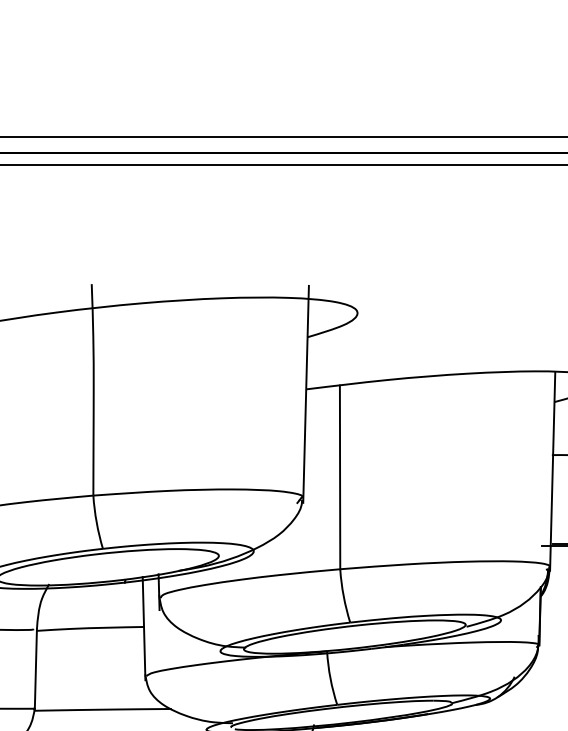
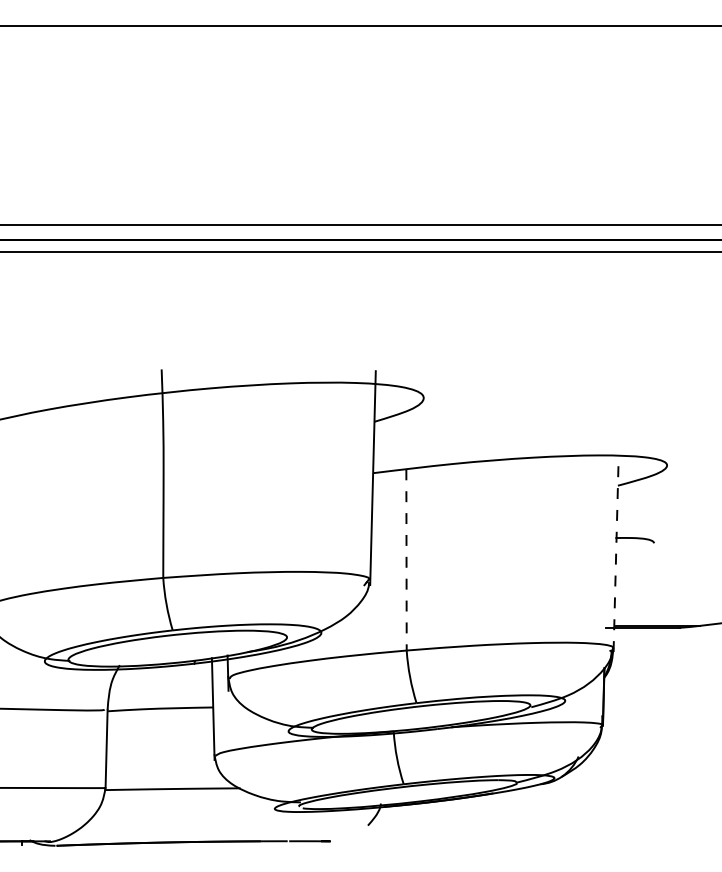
line: (553, 471) -> (616, 554), solid -> dashed
line: (340, 476) -> (406, 559), solid -> dashed

